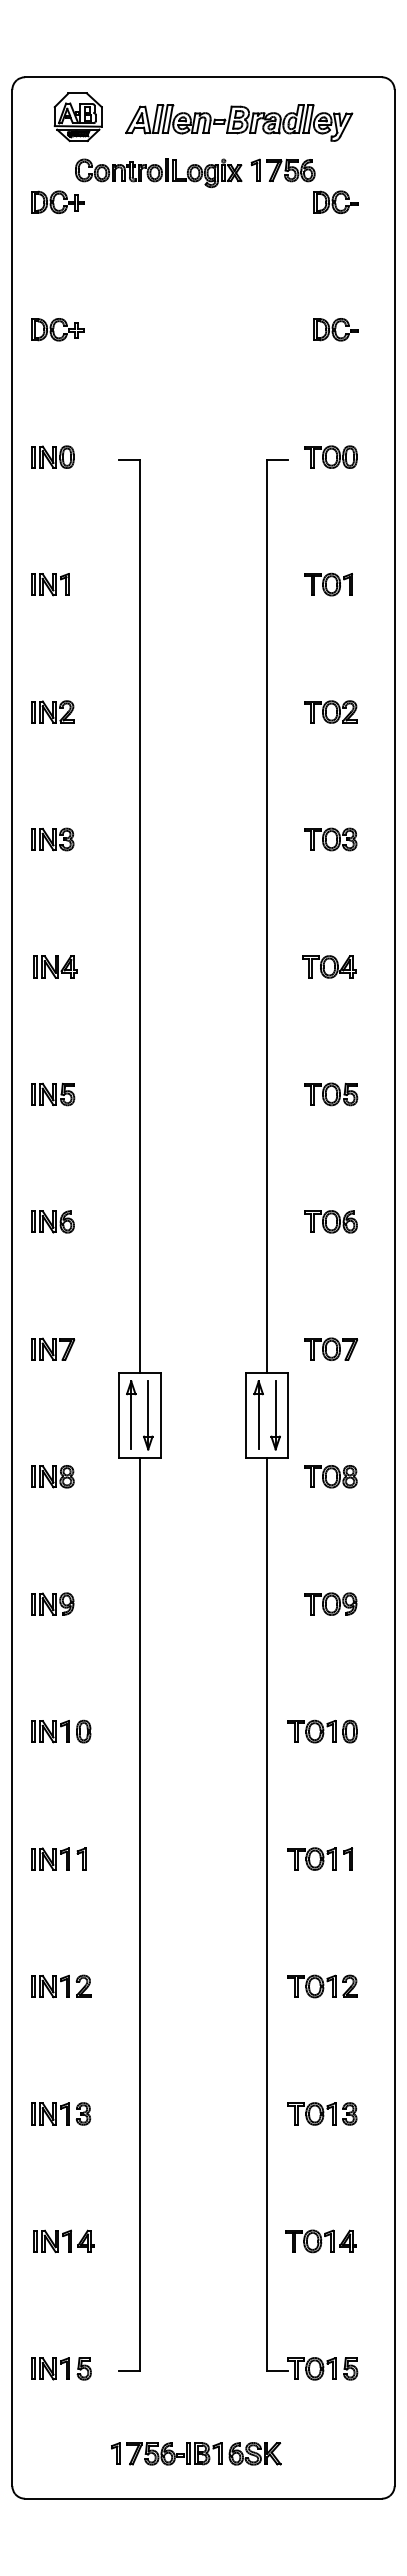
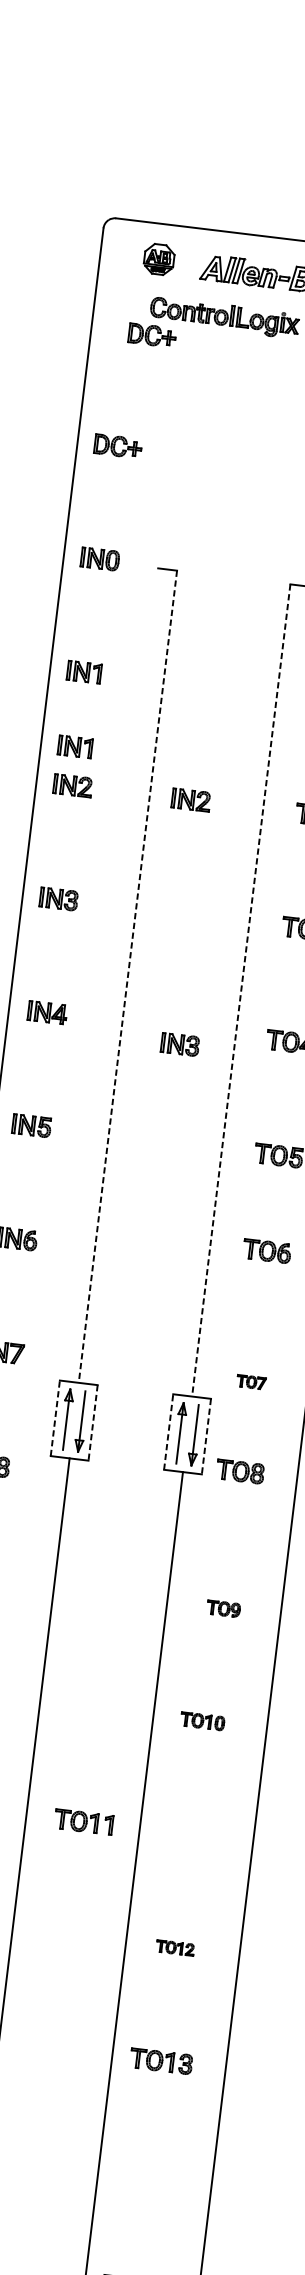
part: (77, 116) -> (158, 258), size x0.7
part: (57, 201) -> (152, 334), moved
part: (50, 668) -> (75, 746), added
part: (185, 711) -> (190, 799), added
line: (139, 916) -> (127, 976), solid -> dashed
line: (267, 916) -> (241, 990), solid -> dashed
part: (206, 984) -> (179, 1044), added
part: (330, 1221) -> (266, 1250), moved
part: (330, 1348) -> (251, 1381), size x0.6
line: (118, 1414) -> (55, 1417), solid -> dashed
line: (245, 1414) -> (168, 1431), solid -> dashed
line: (161, 1415) -> (93, 1423), solid -> dashed
line: (288, 1415) -> (206, 1436), solid -> dashed
part: (330, 1476) -> (240, 1471), moved
part: (330, 1603) -> (223, 1608), size x0.7
part: (322, 1731) -> (202, 1721), size x0.7
part: (319, 1858) -> (83, 1821), moved
part: (322, 1986) -> (175, 1948), size x0.6
part: (320, 2241) -> (146, 2174), removed

